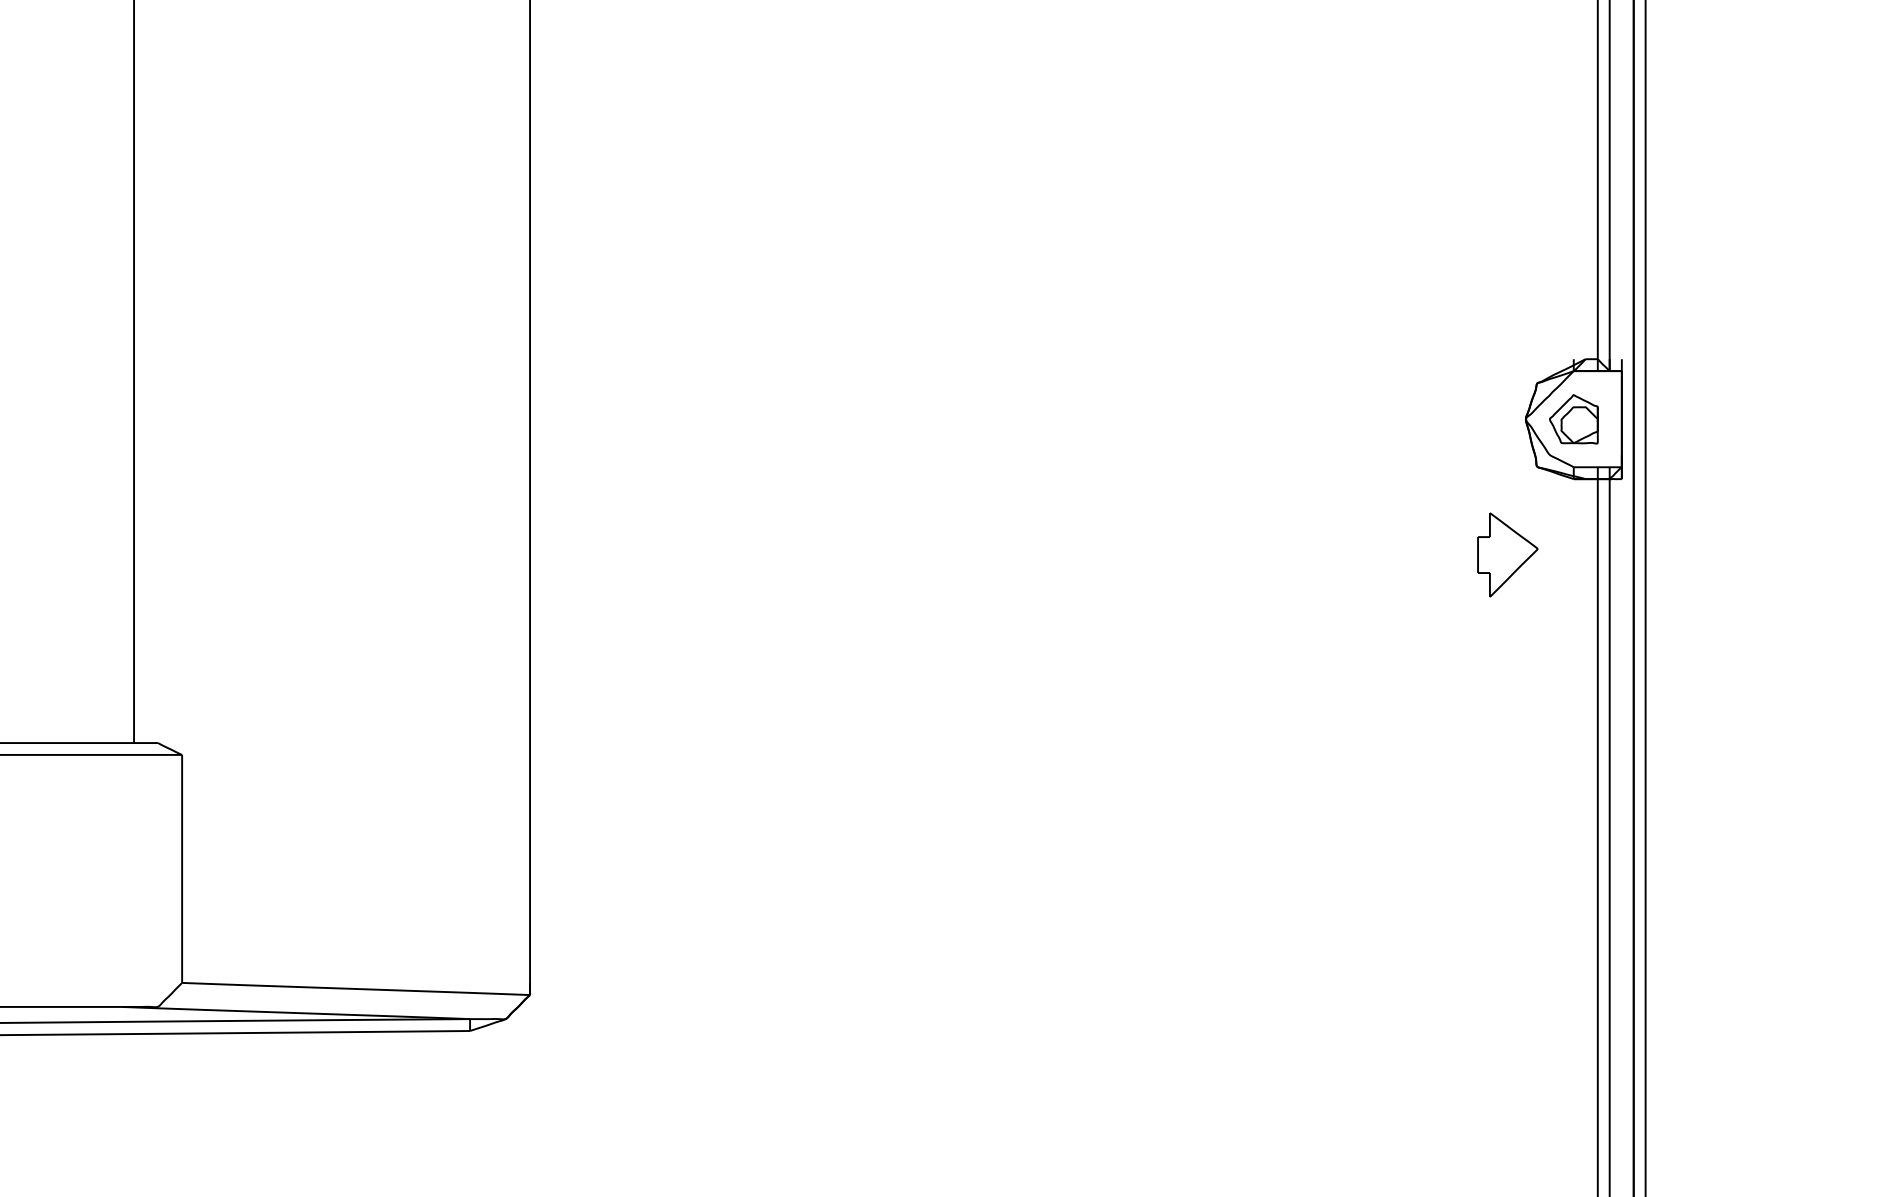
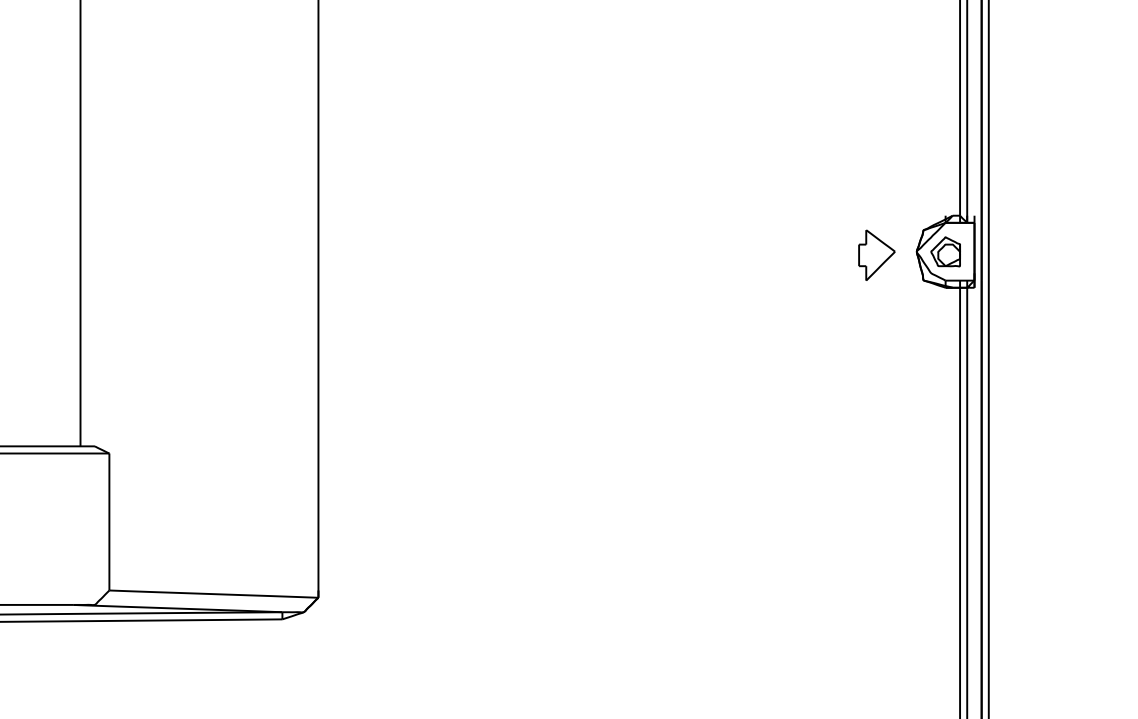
part: (1507, 553) -> (876, 254), moved

